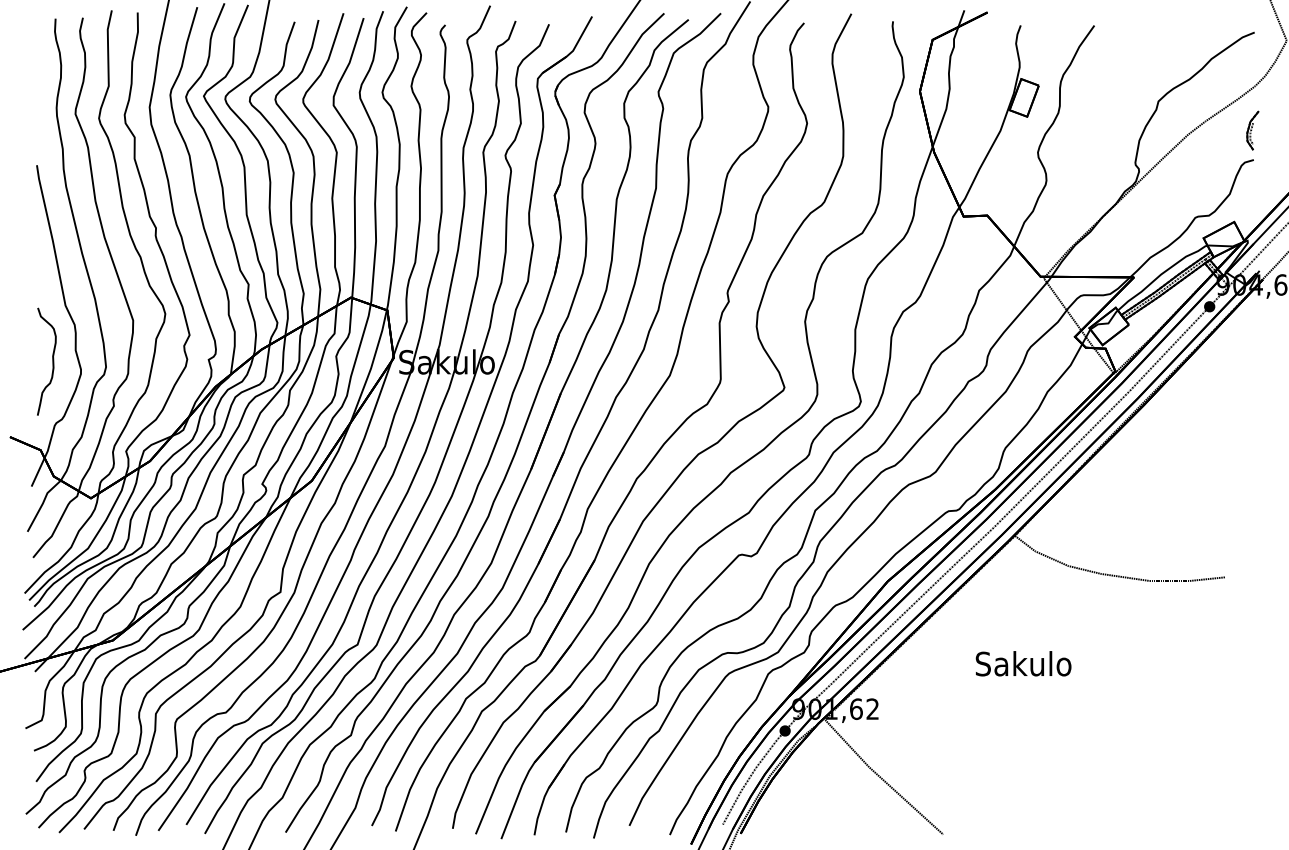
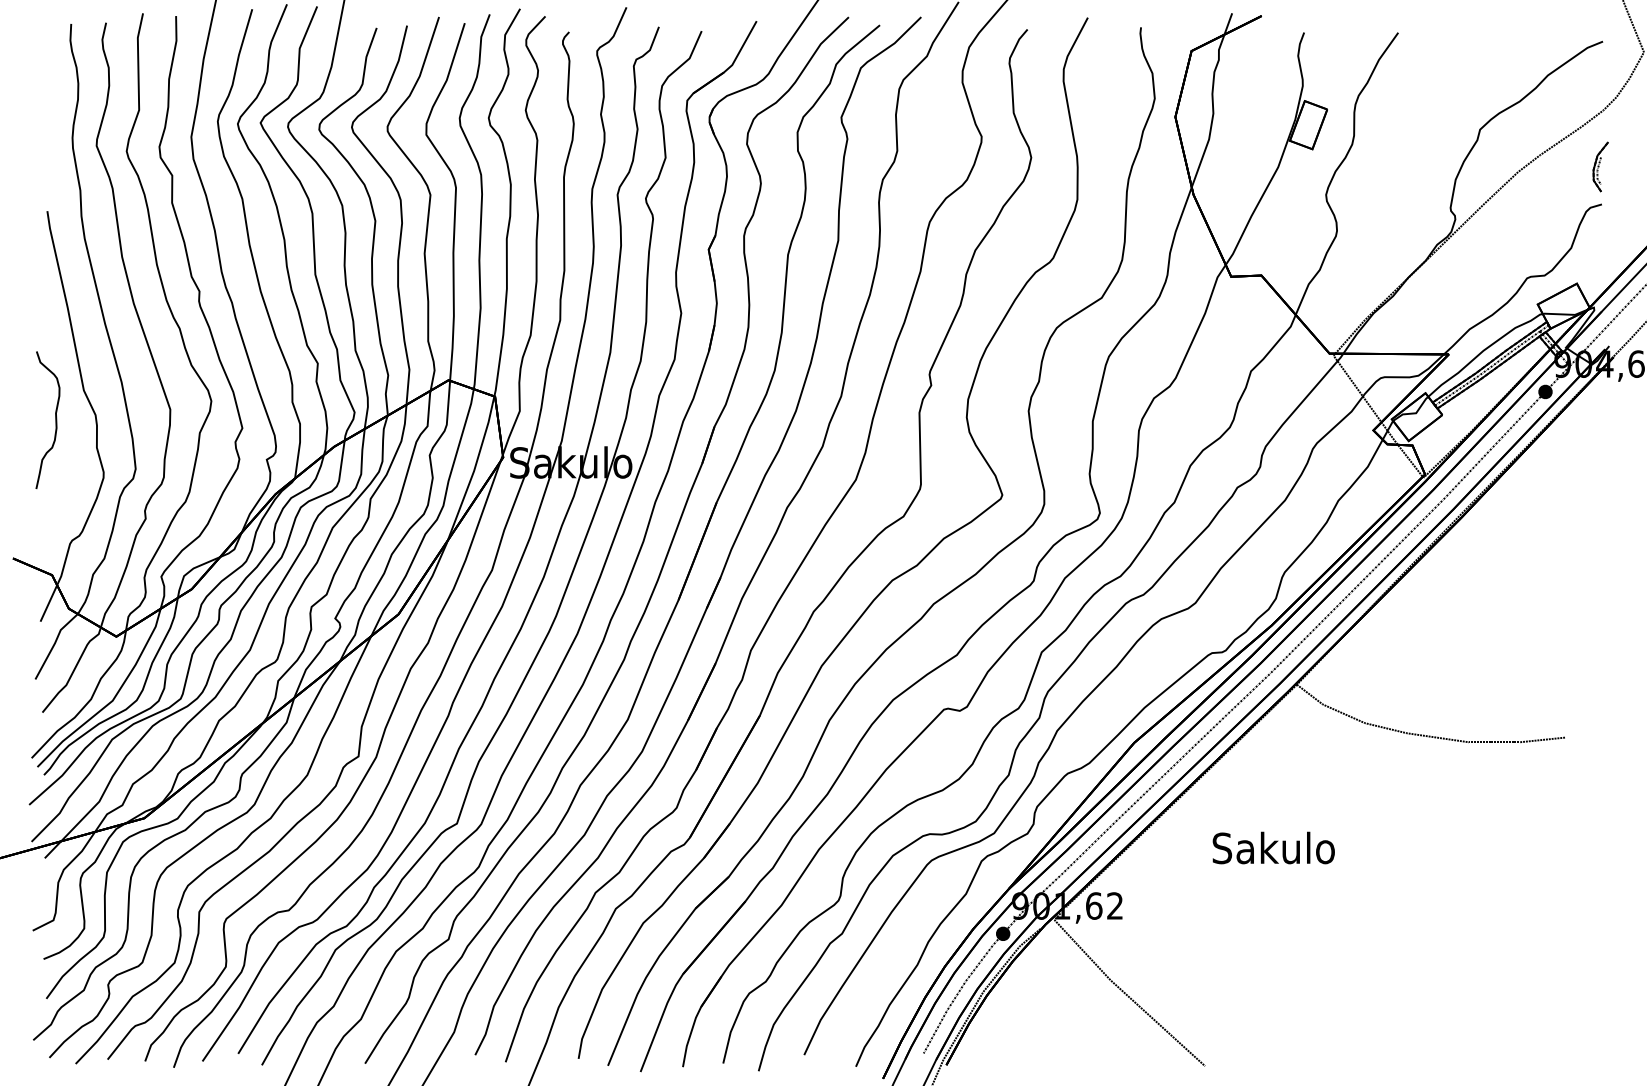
part: (52, 361) -> (55, 419), moved
text: (1023, 663) -> (1273, 847), moved

